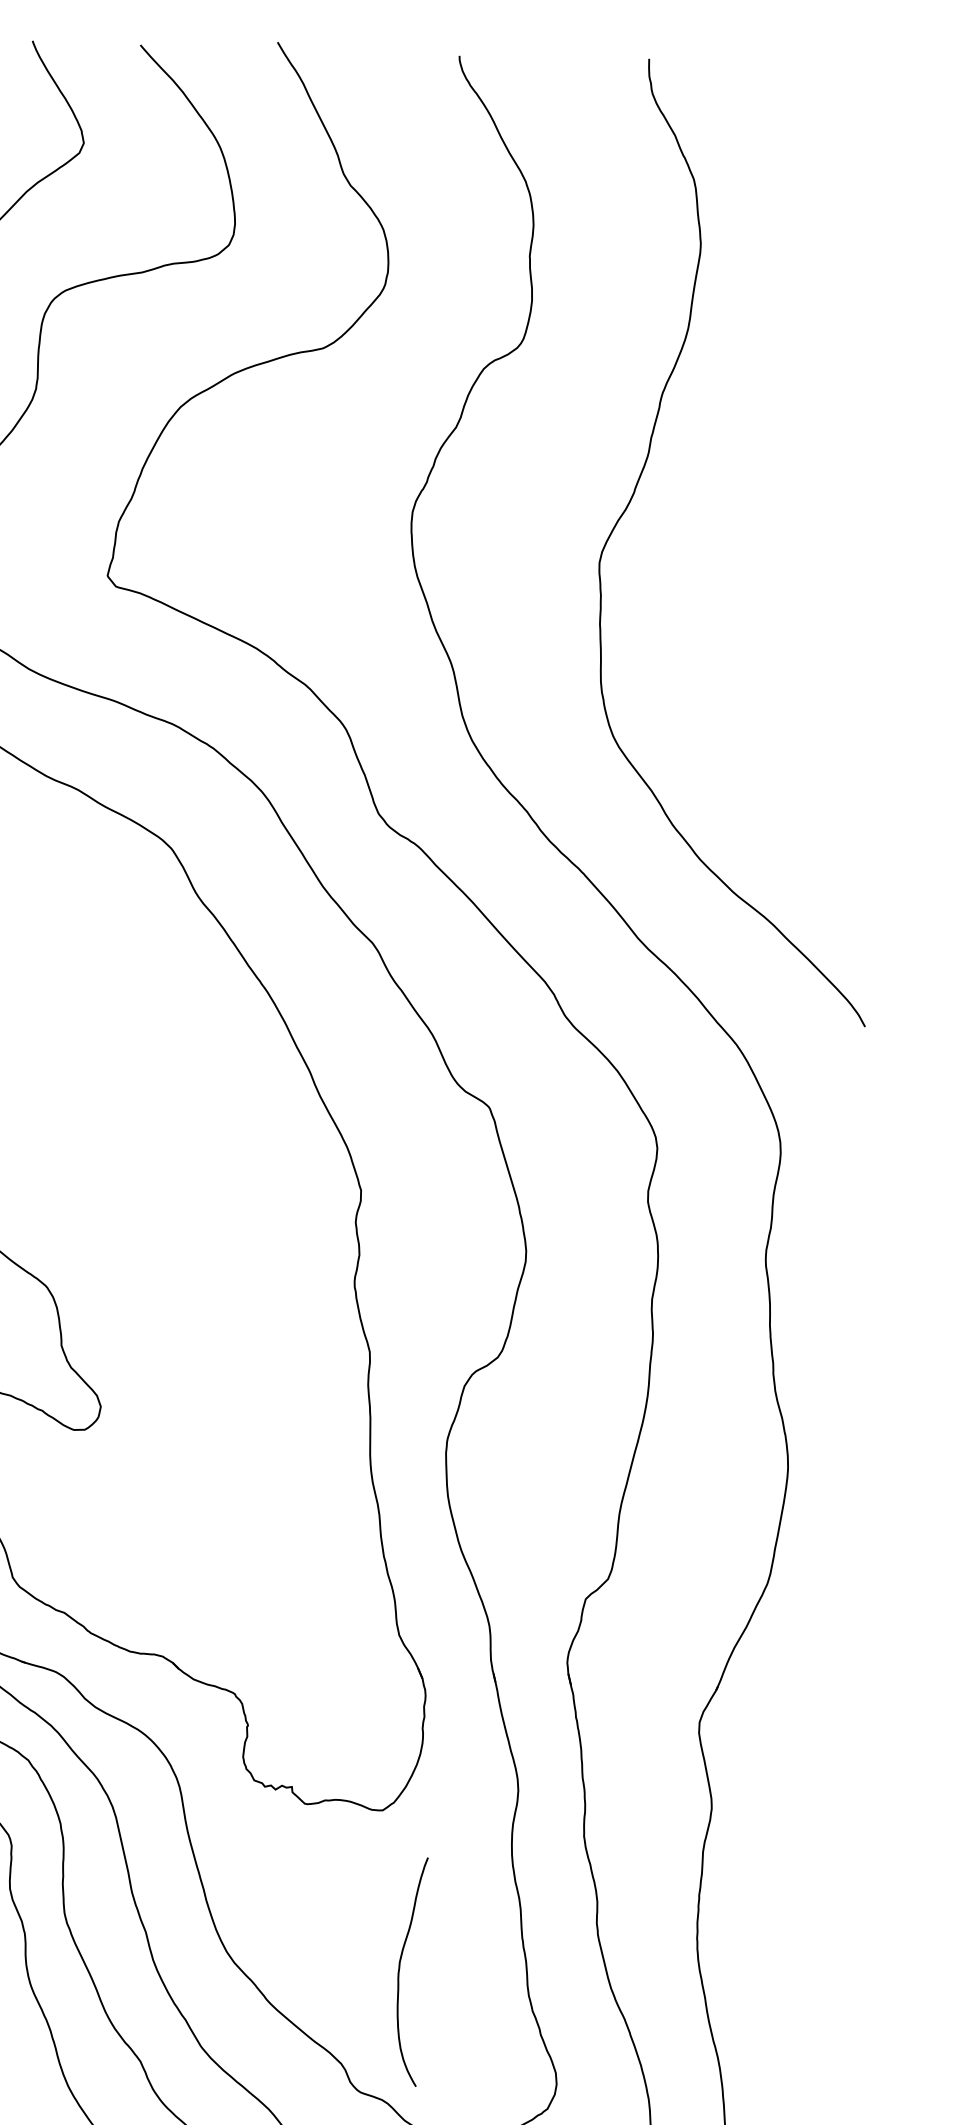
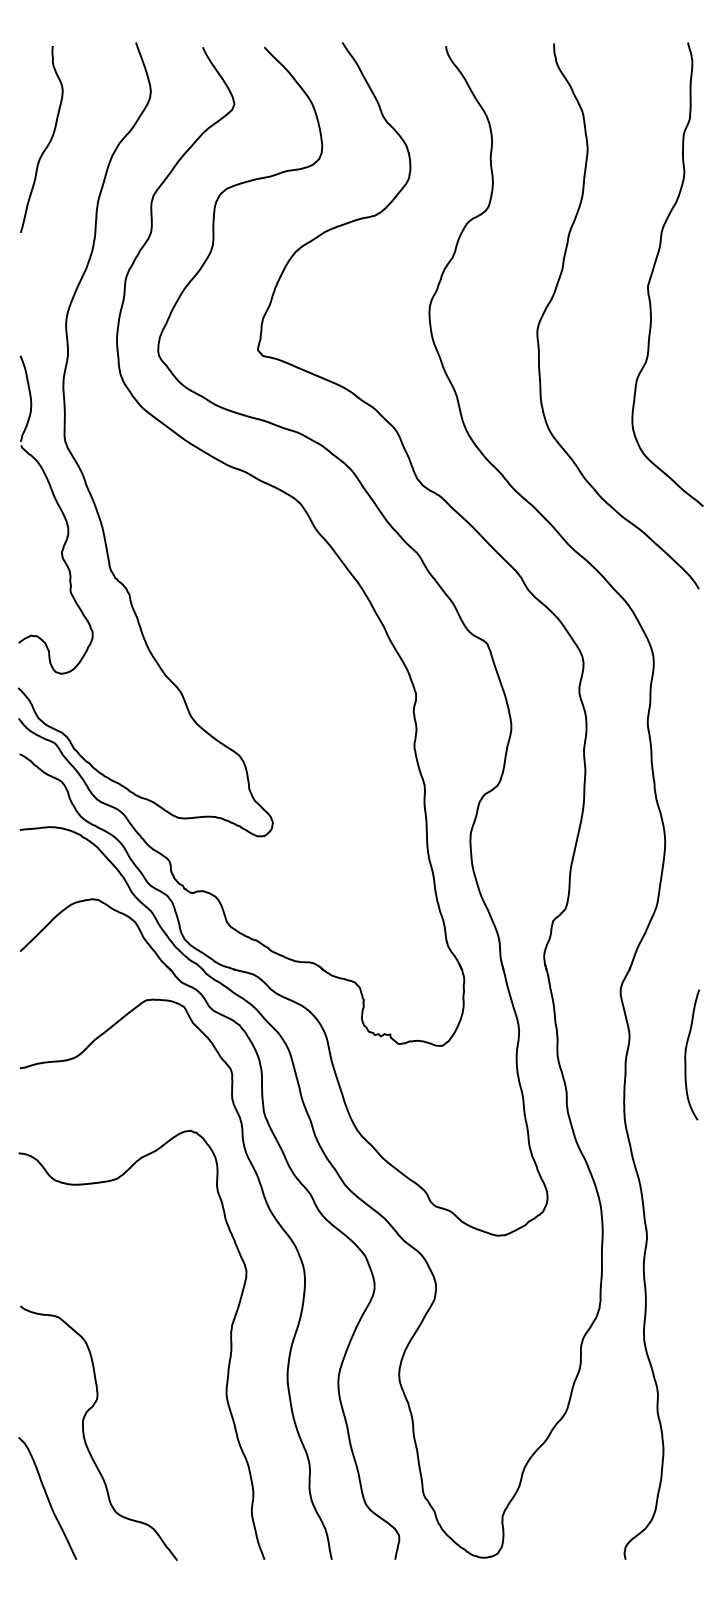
curve: (809, 462) -> (654, 269), added
curve: (400, 1970) -> (686, 1054), moved

